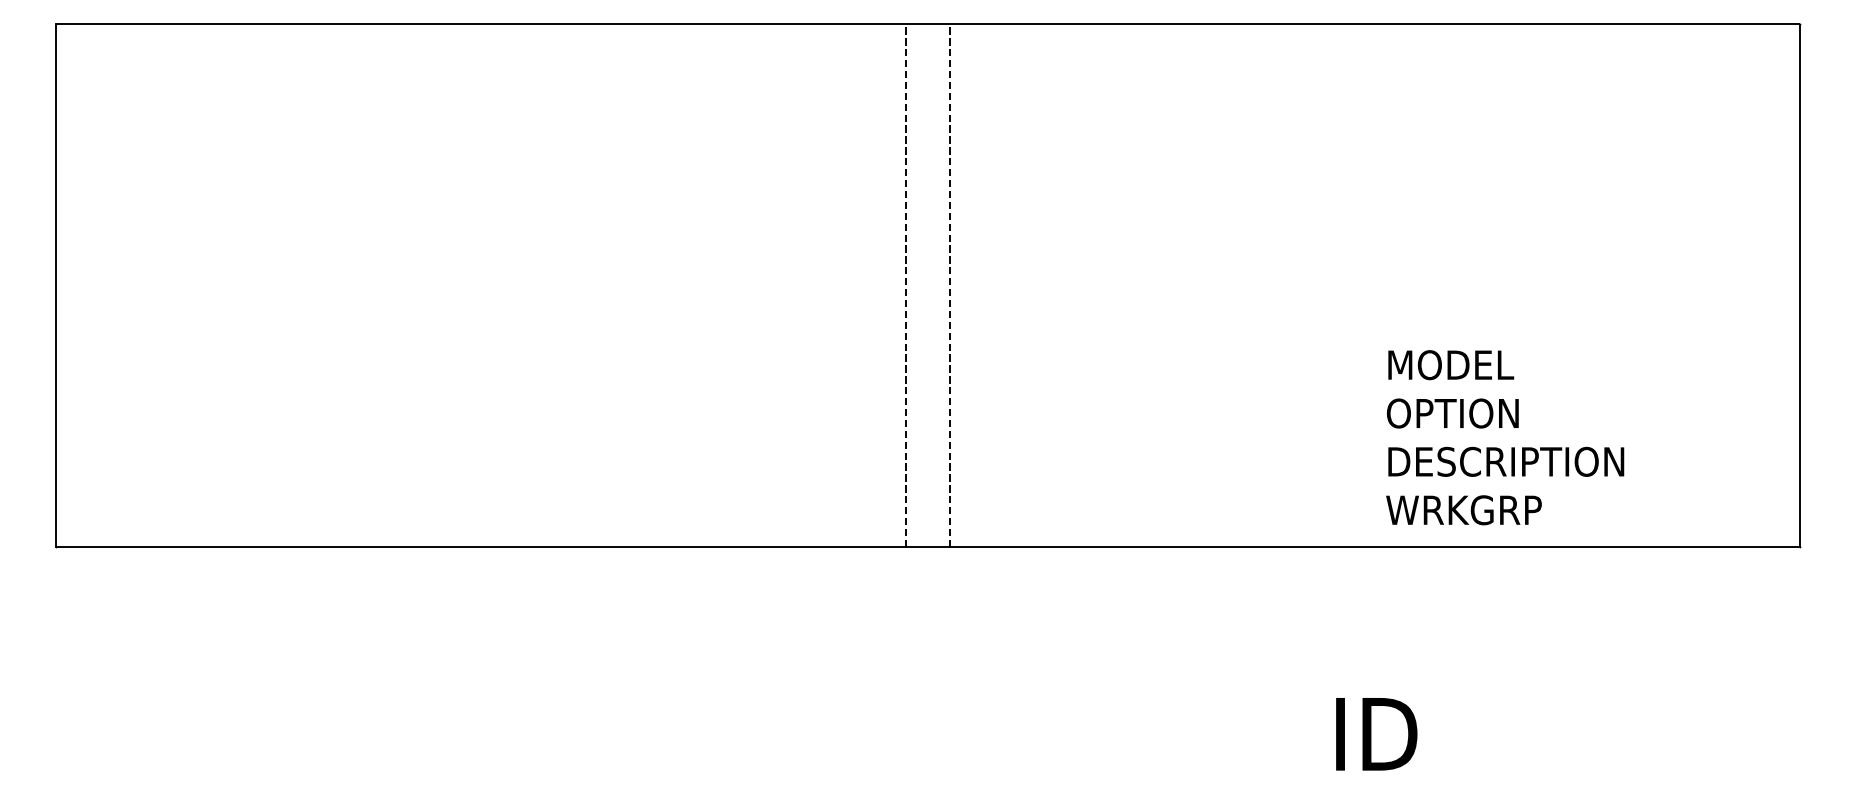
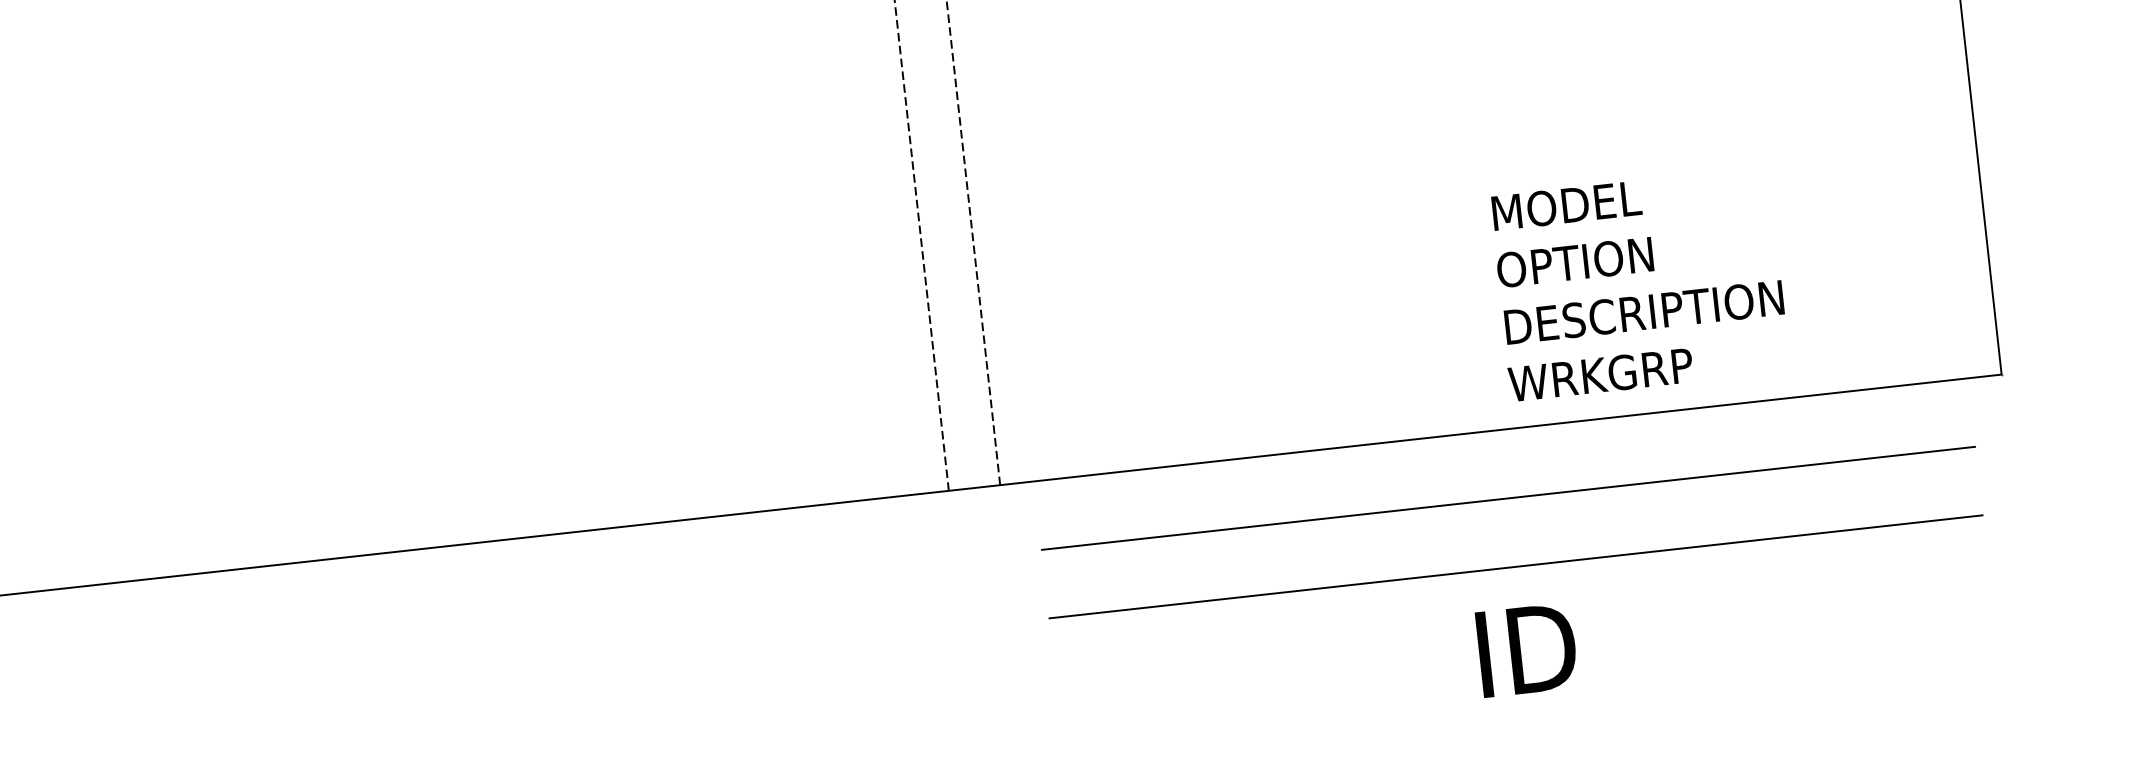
line: (1374, 604) -> (1507, 497), added
line: (1374, 663) -> (1515, 567), added

